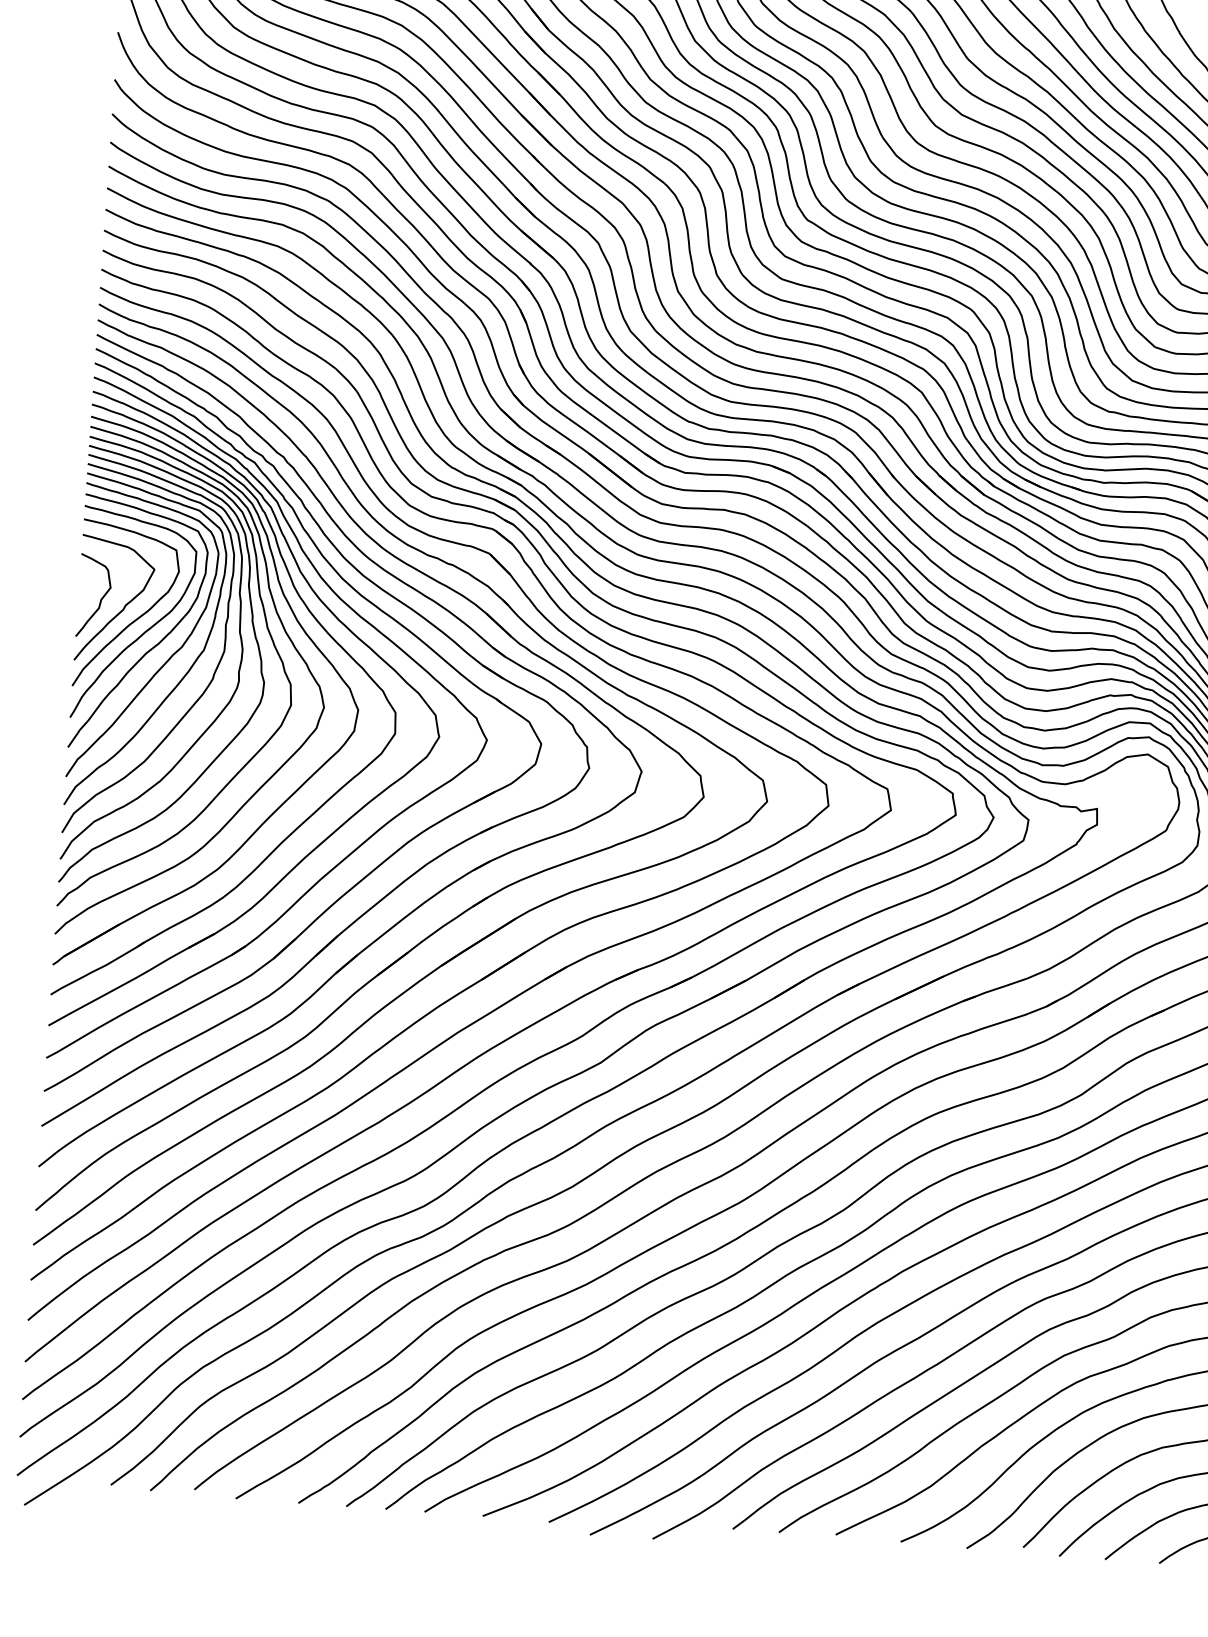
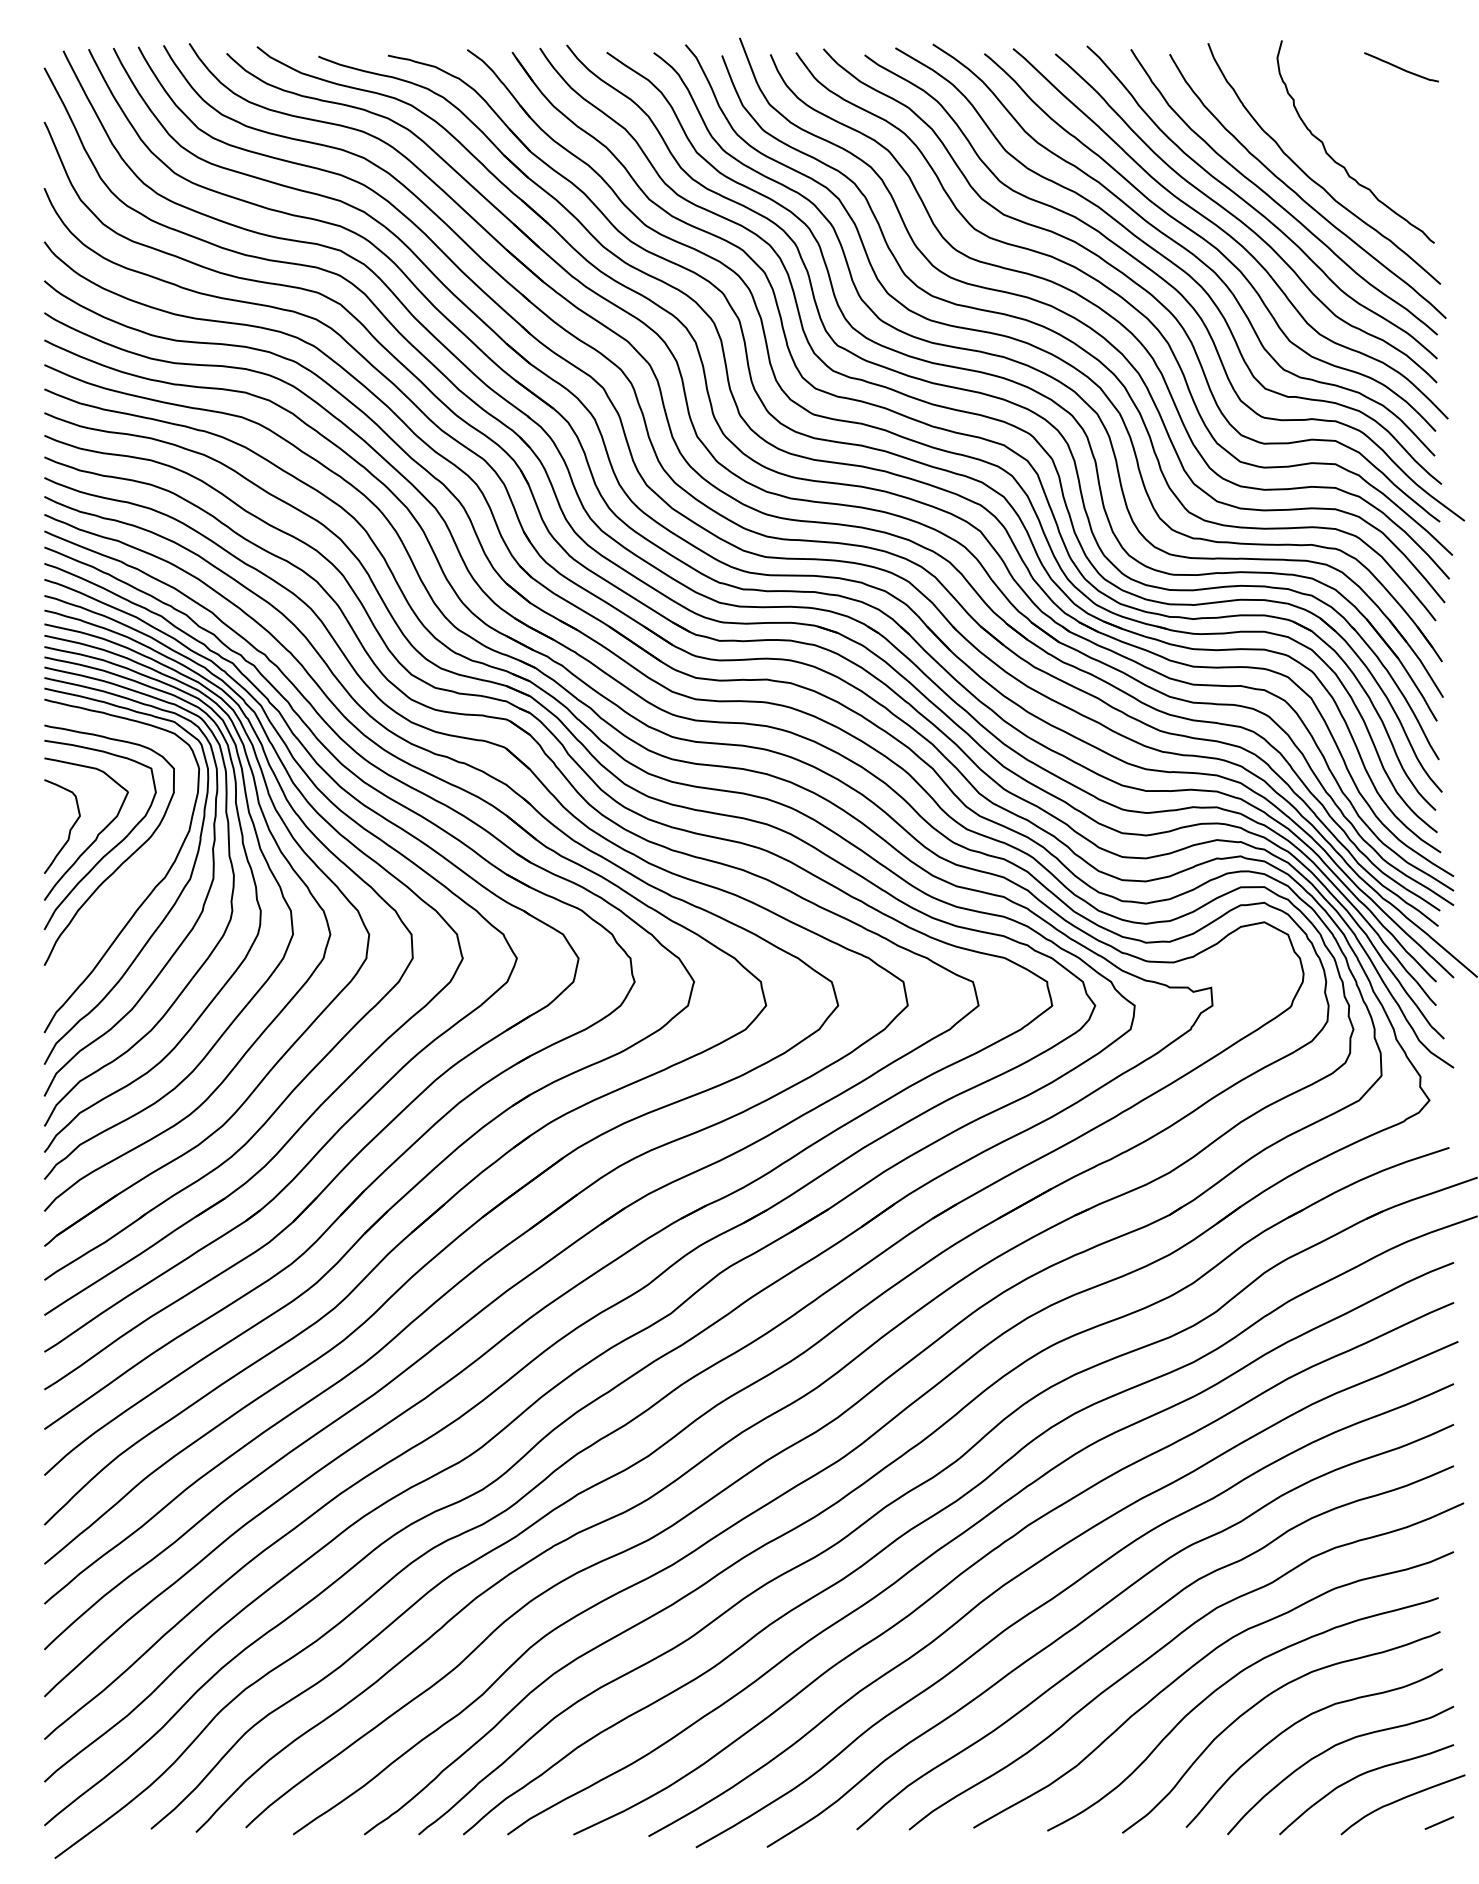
curve: (156, 643) -> (136, 875), removed

